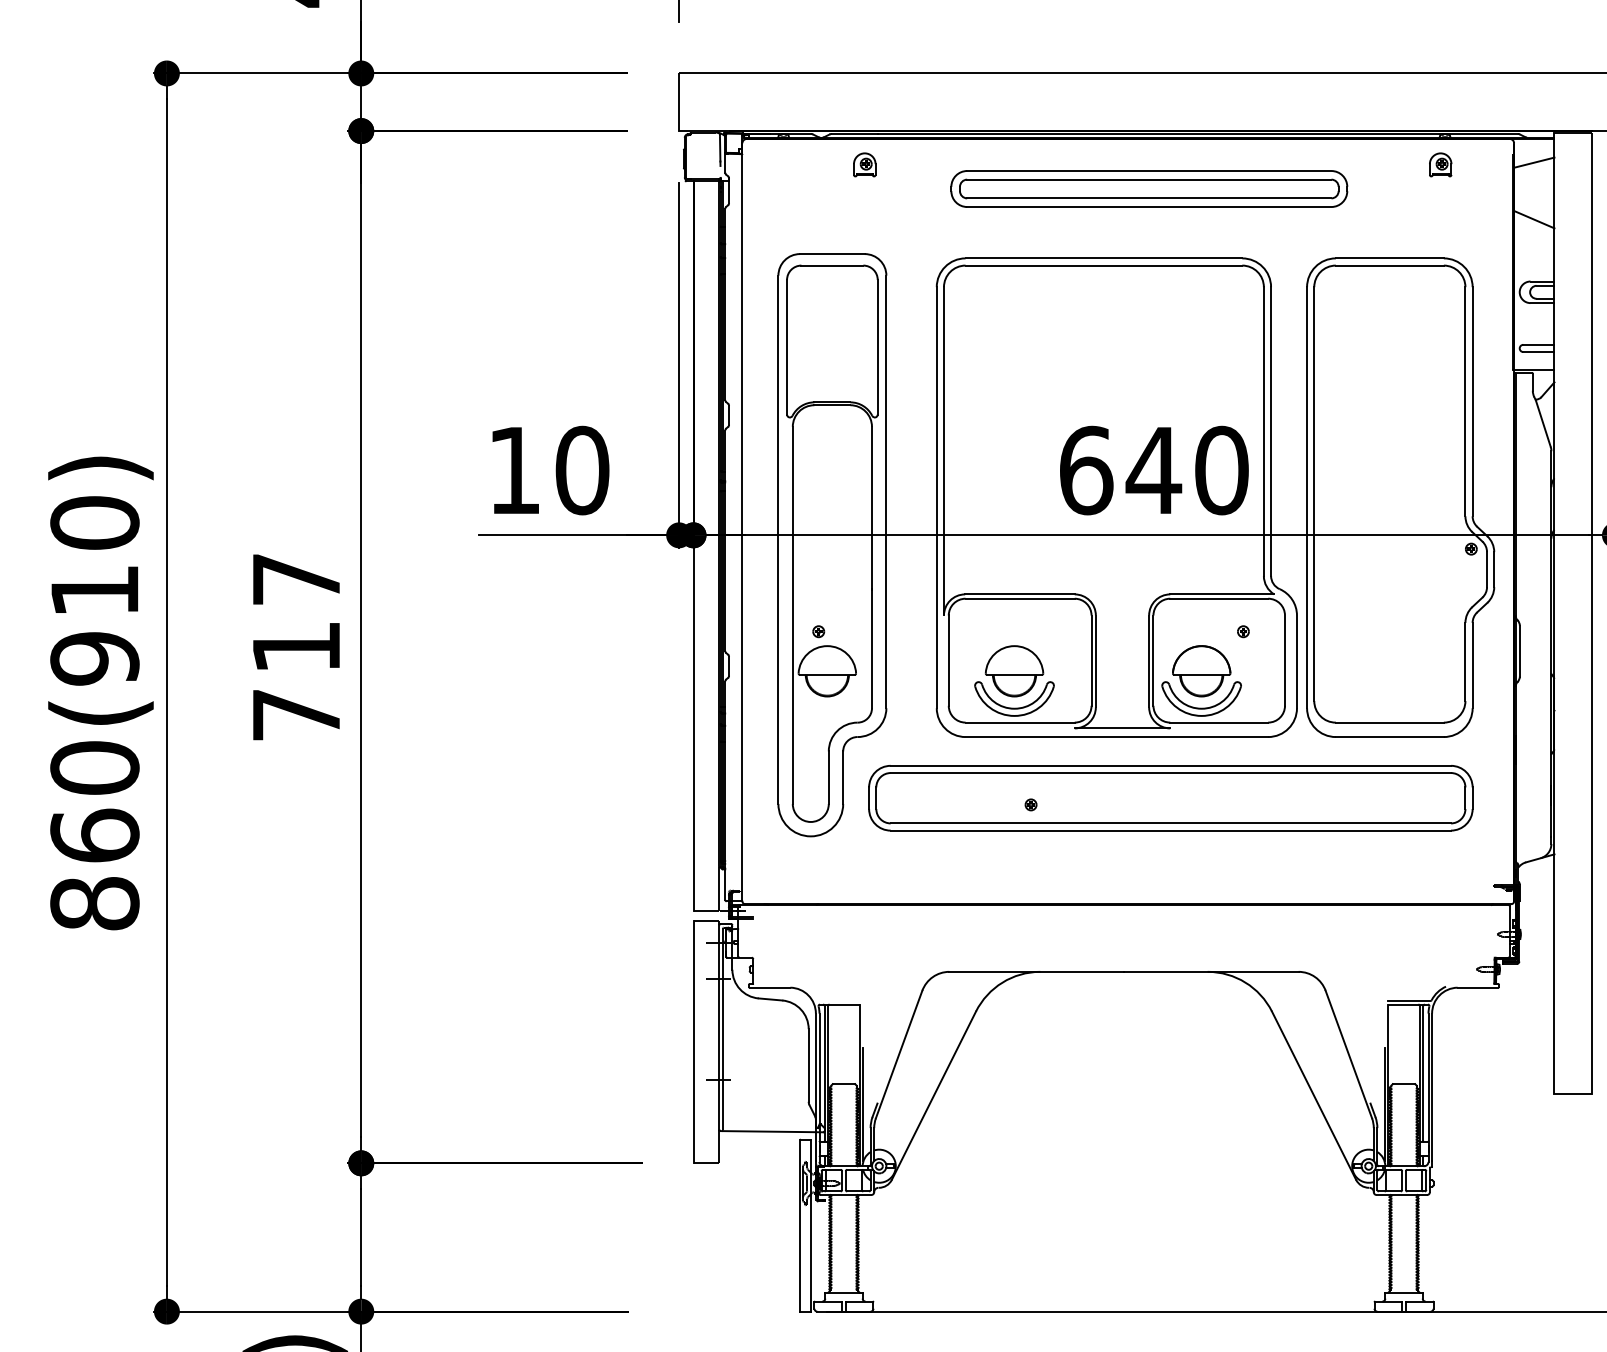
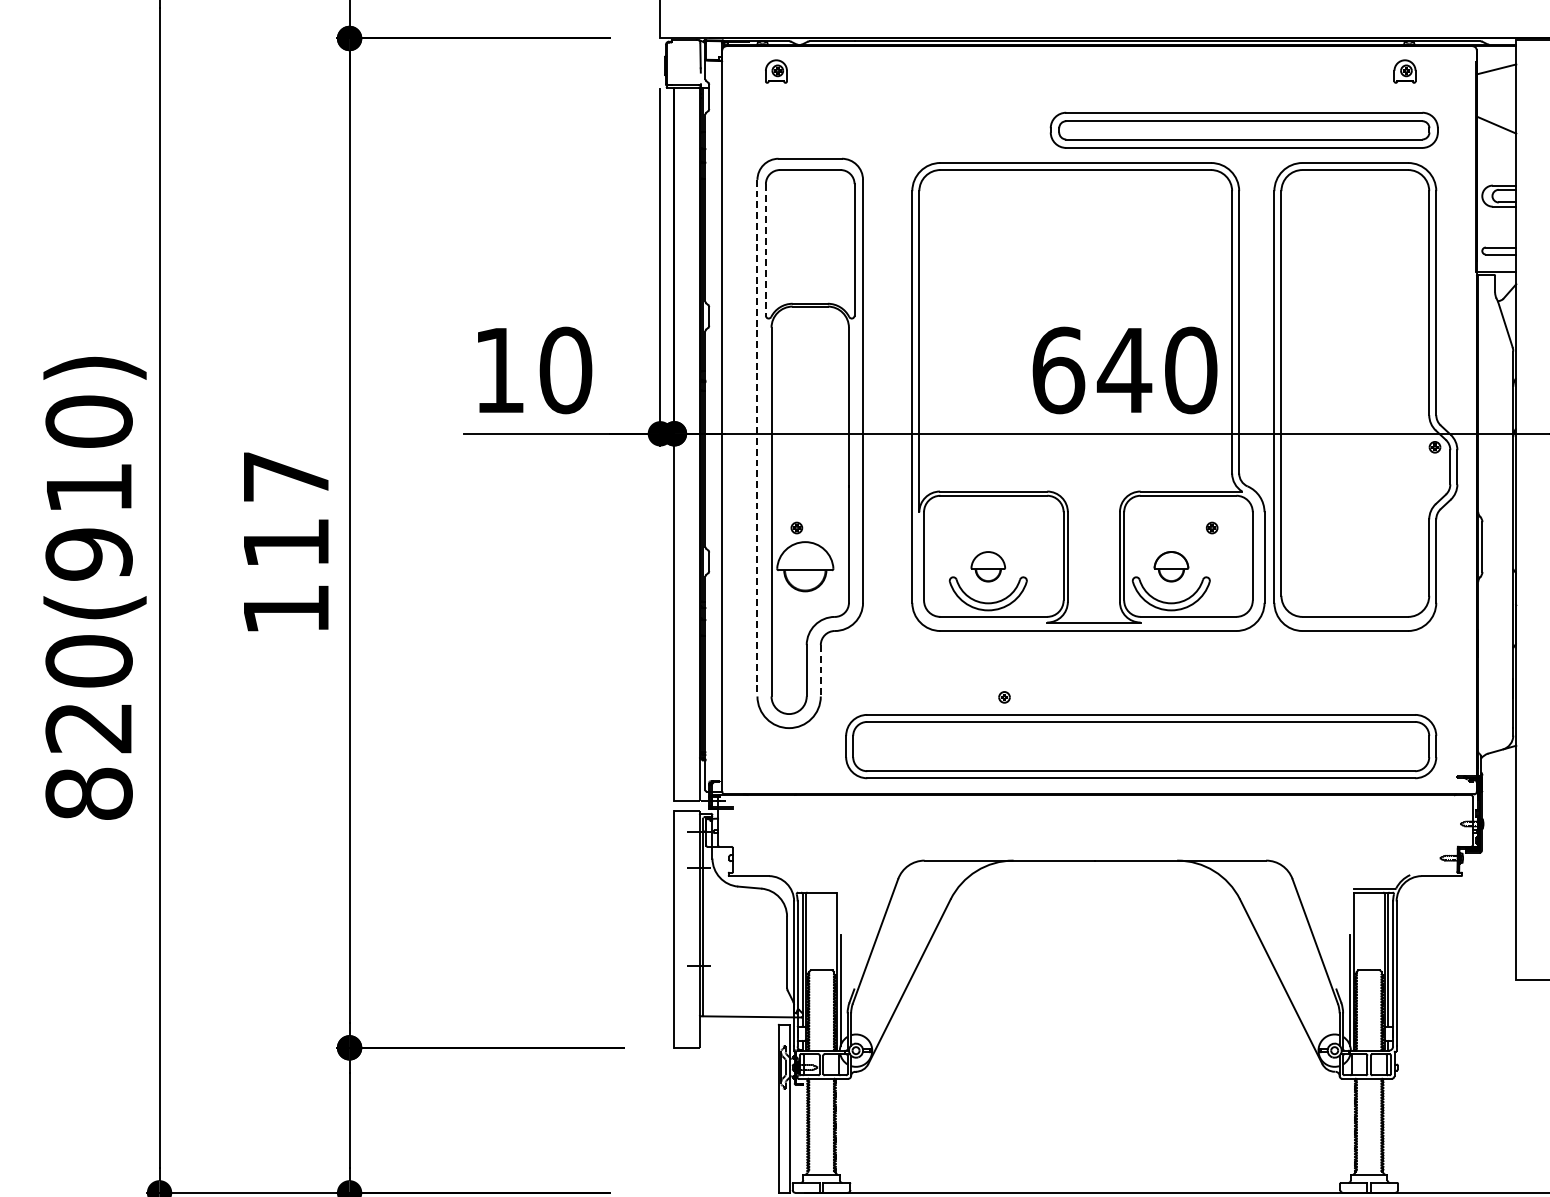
part: (864, 164) -> (776, 71), moved
part: (1149, 188) -> (1244, 129), moved
line: (787, 347) -> (766, 250), solid -> dashed
line: (778, 540) -> (757, 438), solid -> dashed
part: (1014, 671) -> (988, 566), size x0.6
part: (1201, 671) -> (1171, 566), size x0.6
text: (296, 715) -> (286, 609), 717 -> 117
line: (843, 778) -> (821, 671), solid -> dashed
part: (1170, 798) -> (1140, 746), moved
text: (94, 835) -> (88, 727), 860(910) -> 820(910)

